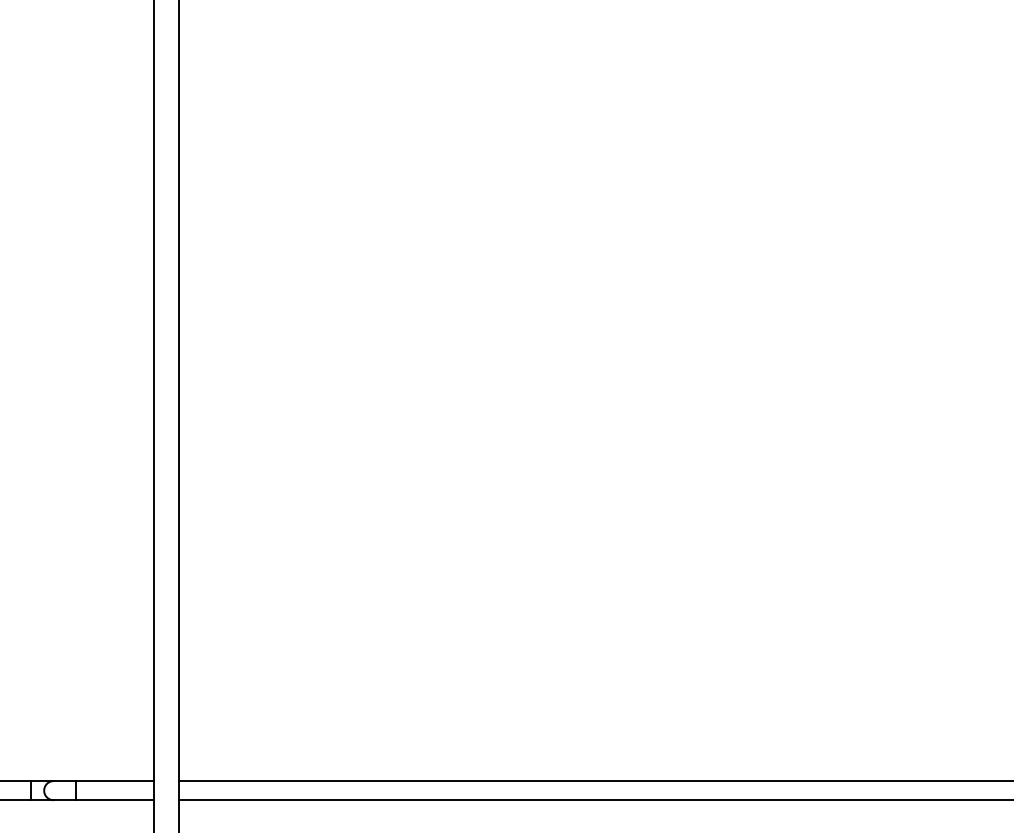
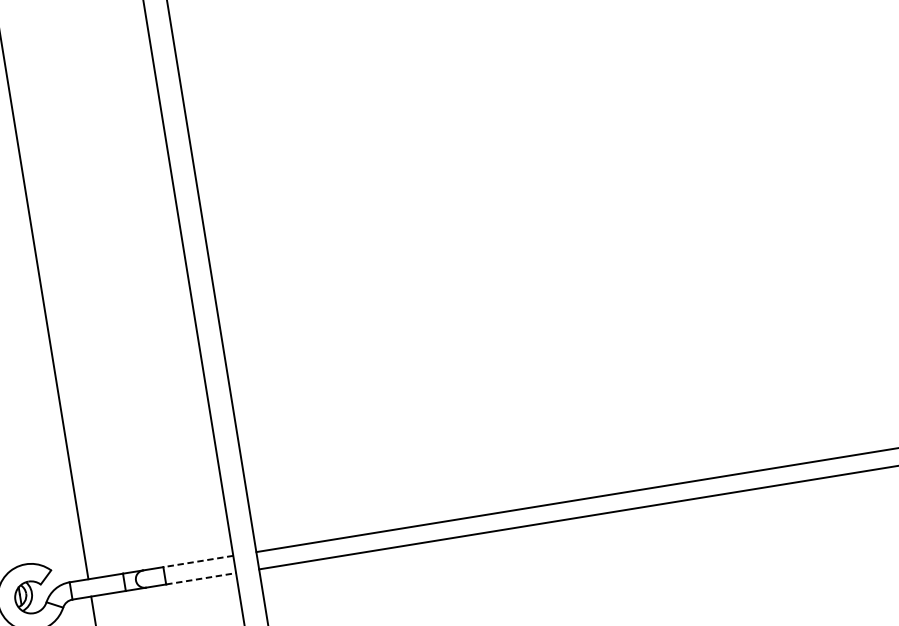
line: (115, 781) -> (198, 561), solid -> dashed
line: (115, 800) -> (201, 578), solid -> dashed

